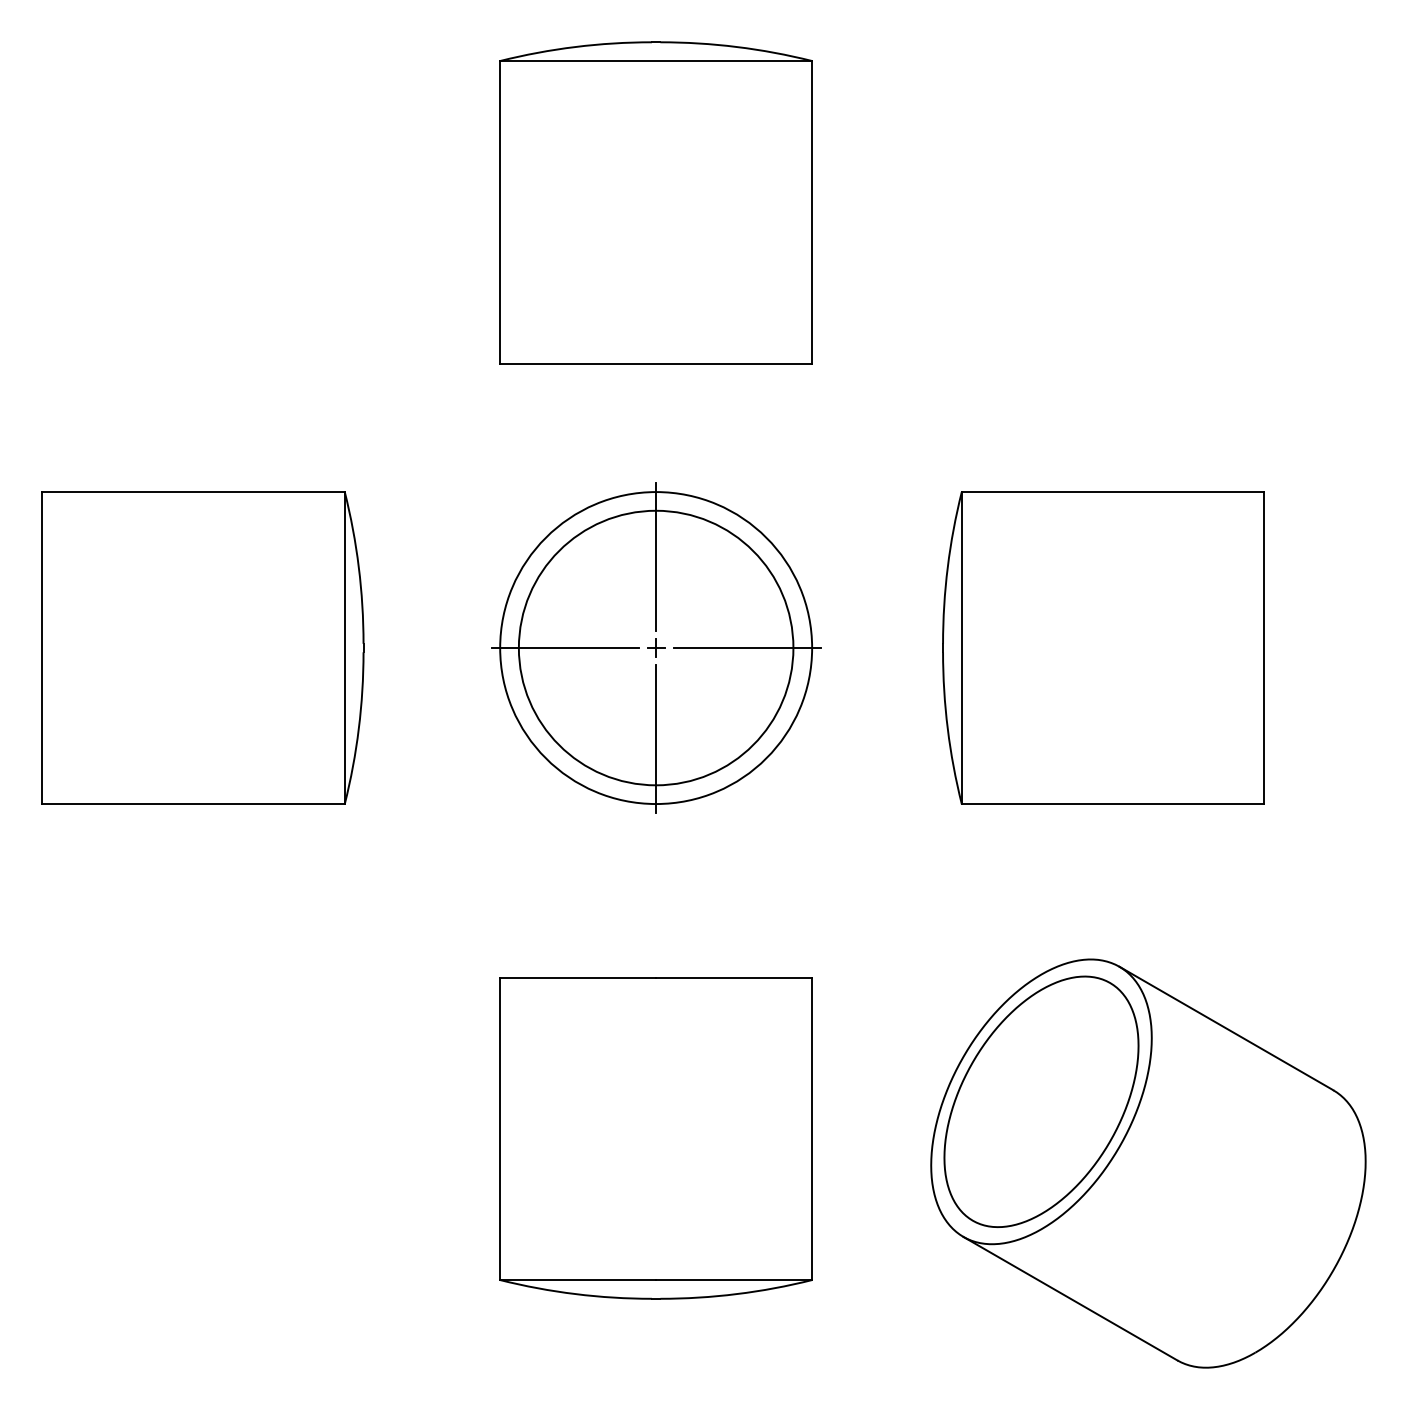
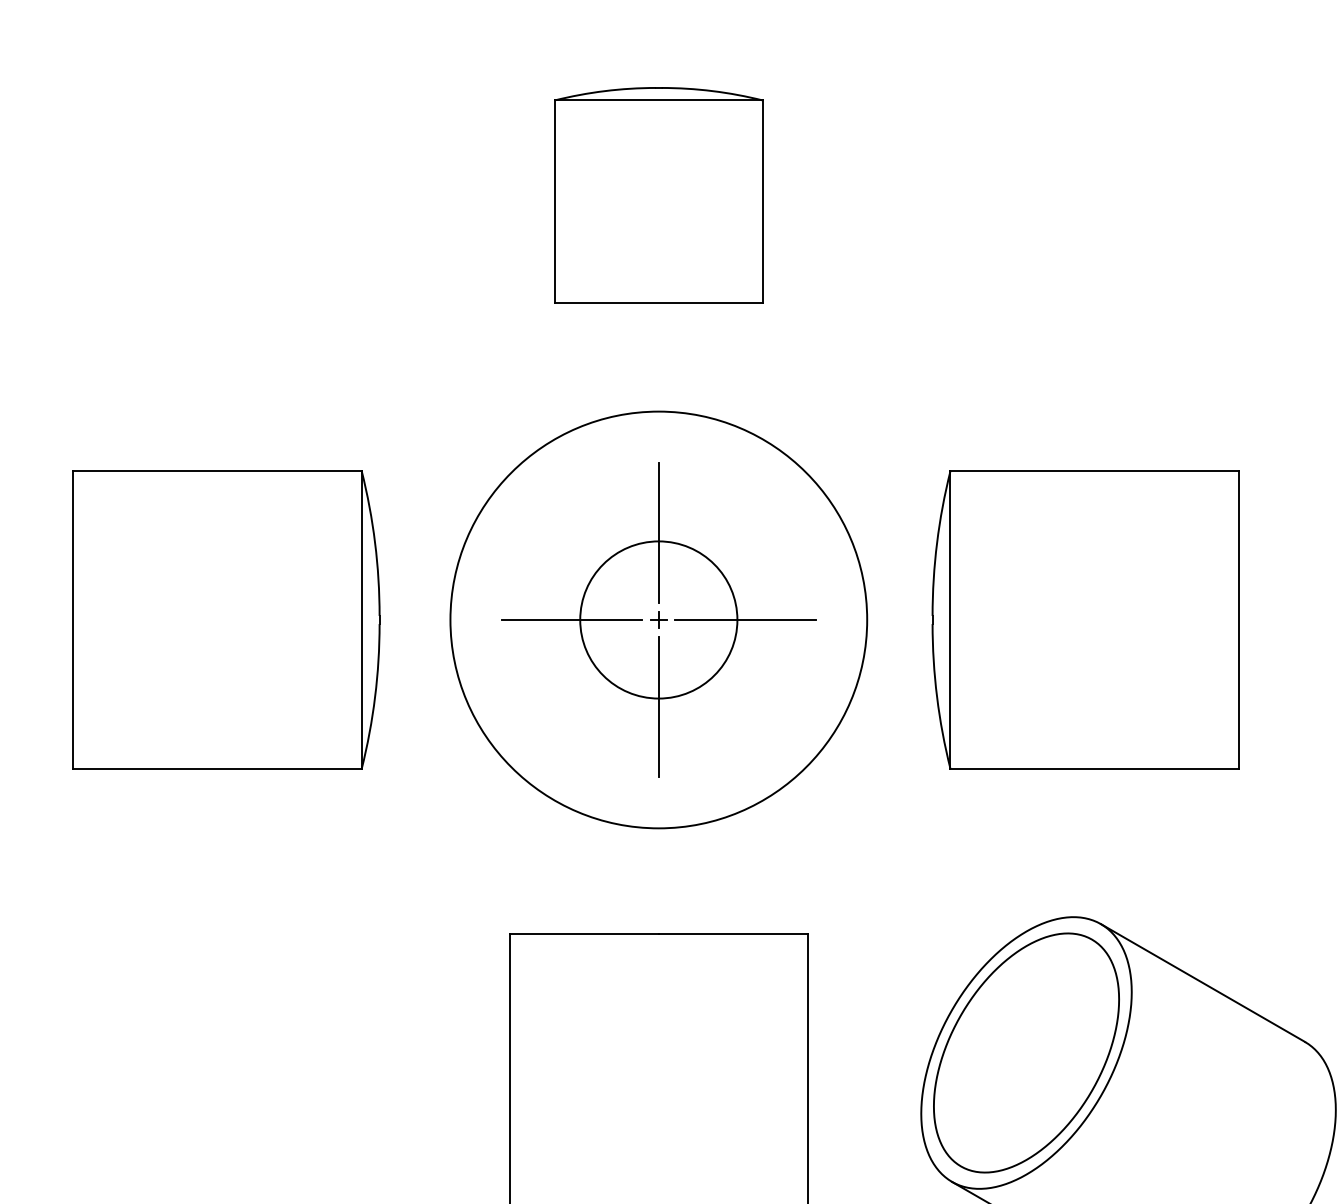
part: (655, 202) -> (658, 194), size x0.7
circle: (655, 647) -> (658, 619), size x0.6
circle: (656, 648) -> (659, 620), size x1.4

